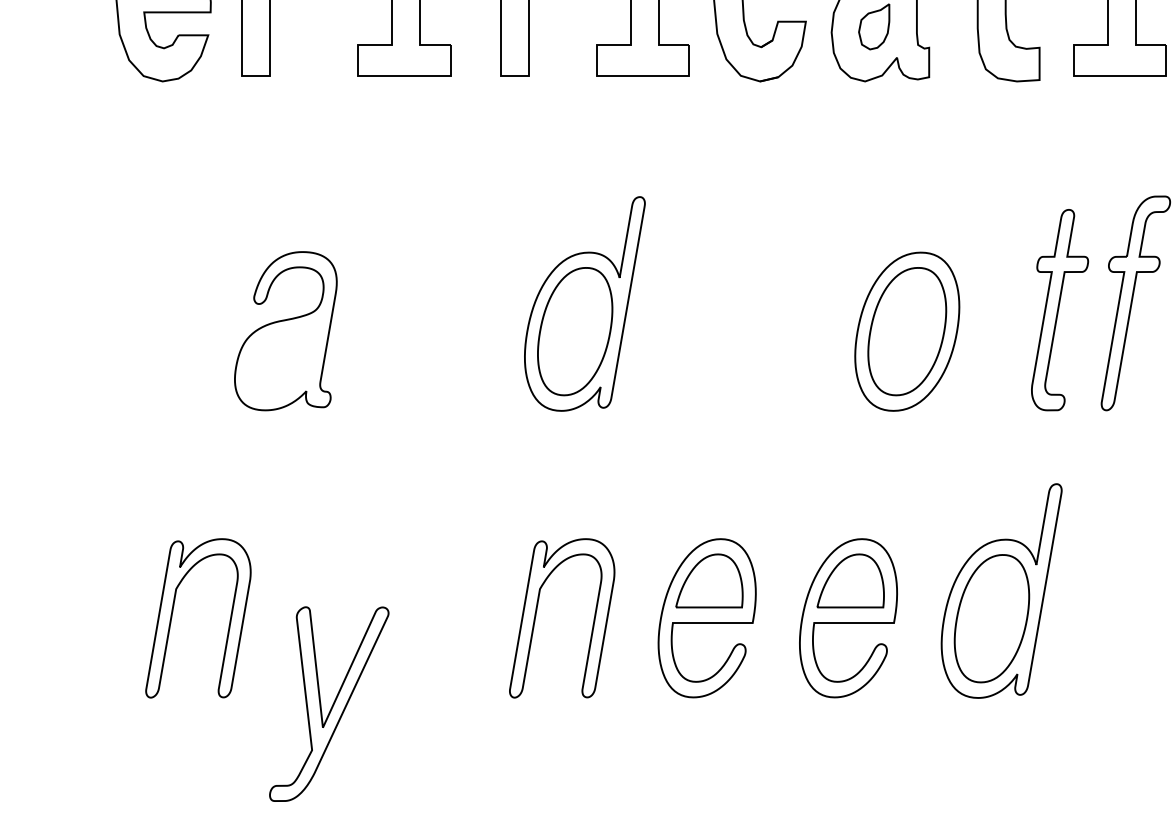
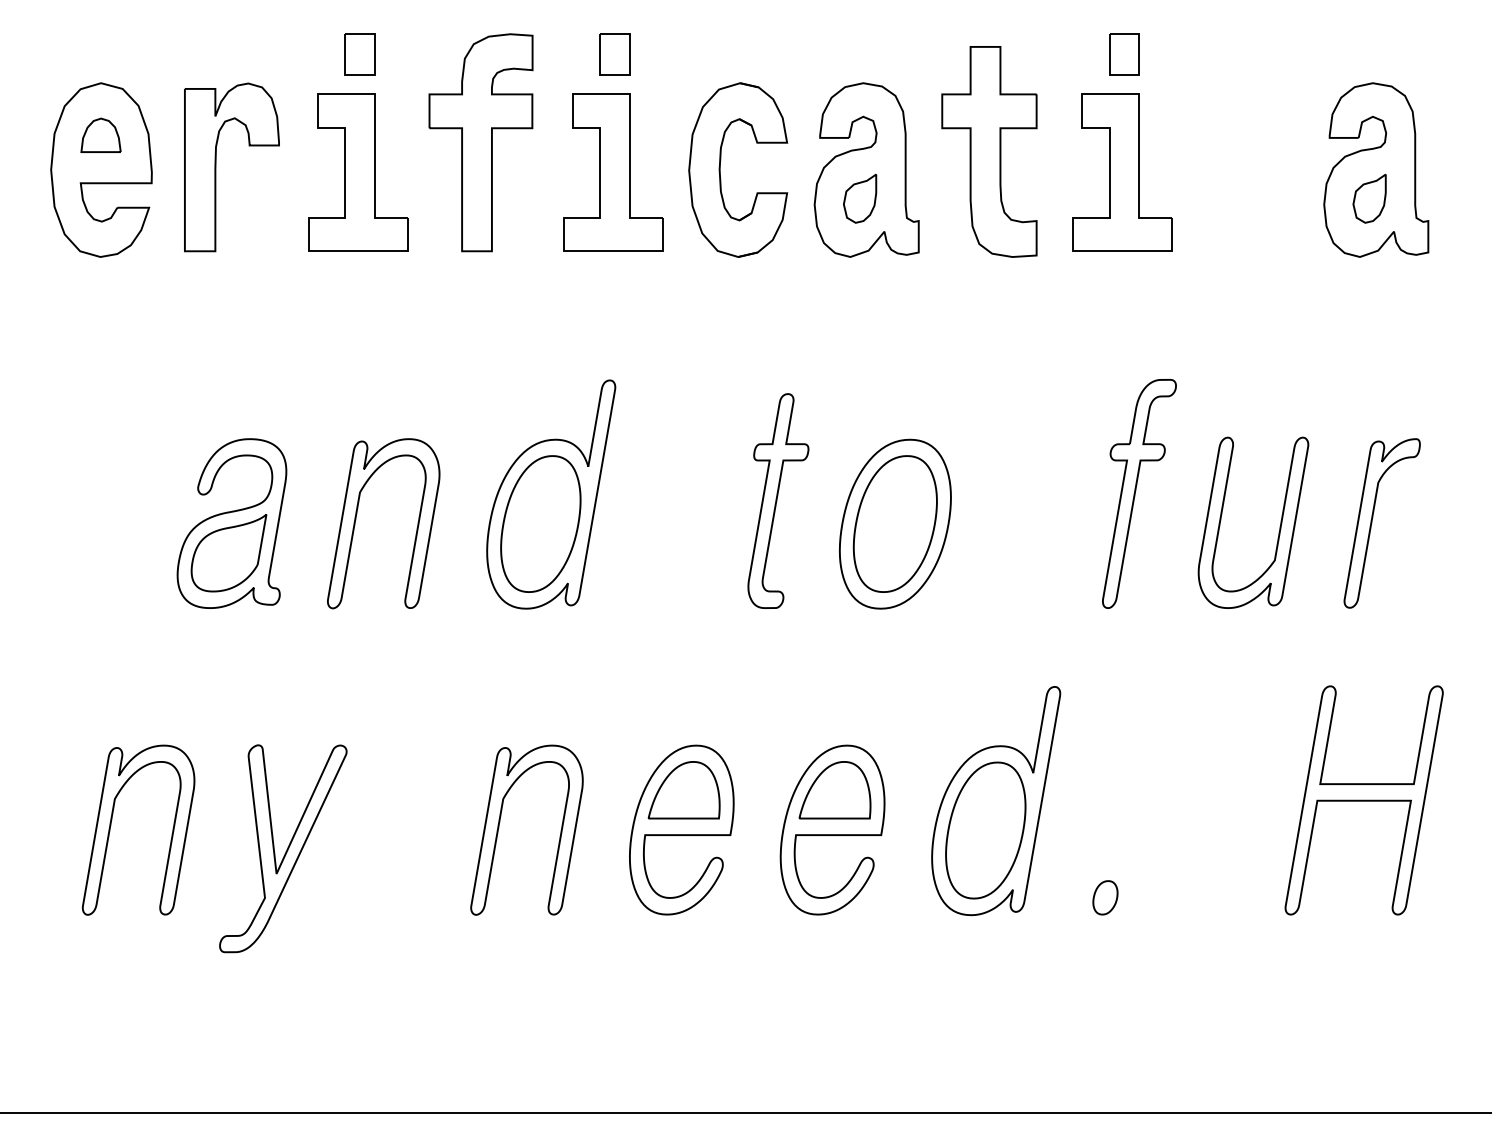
part: (1060, 309) -> (778, 500), moved
part: (402, 327) -> (356, 519), added
part: (282, 359) -> (228, 553), added
part: (1104, 681) -> (1105, 897), added
part: (329, 703) -> (283, 848), moved

